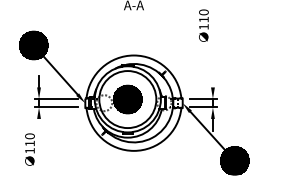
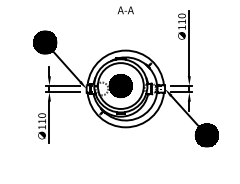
line: (213, 46) -> (189, 43), added
line: (39, 143) -> (49, 121), added

